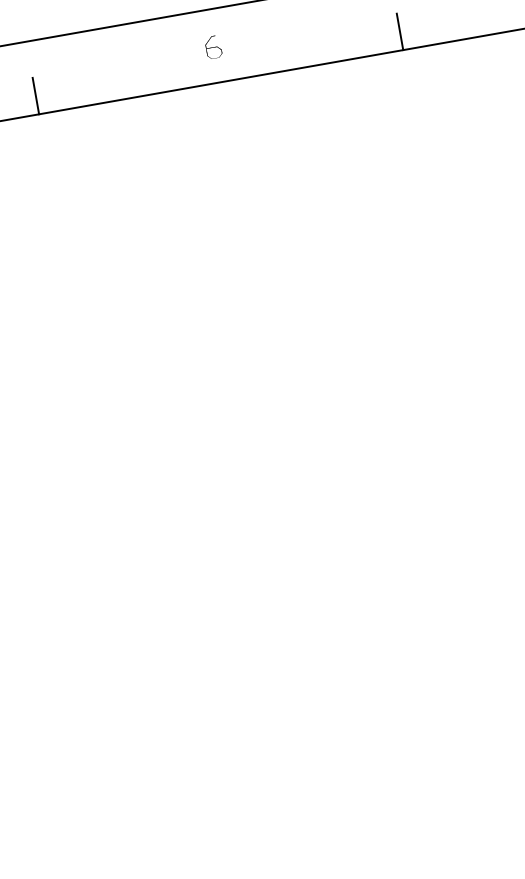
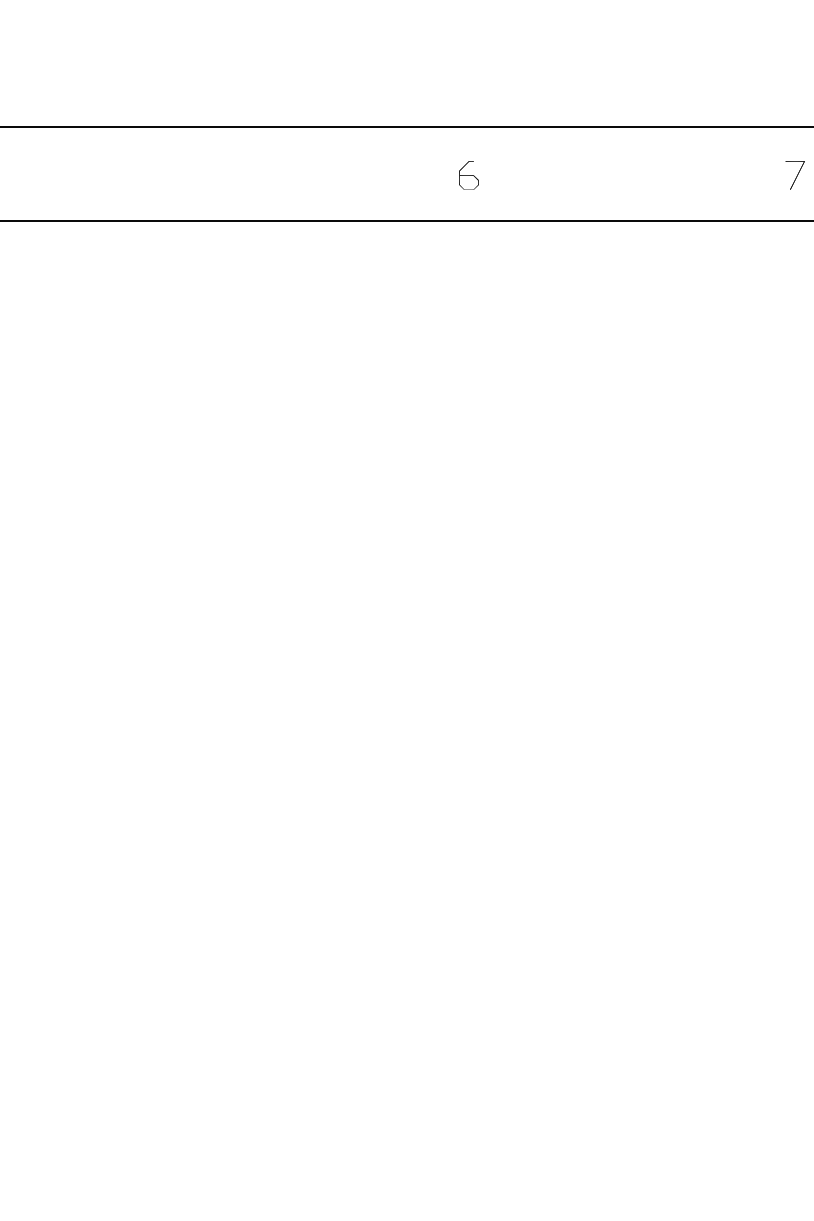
line: (399, 31) -> (561, 196), removed
part: (213, 47) -> (468, 175), moved
line: (35, 95) -> (90, 196), removed

